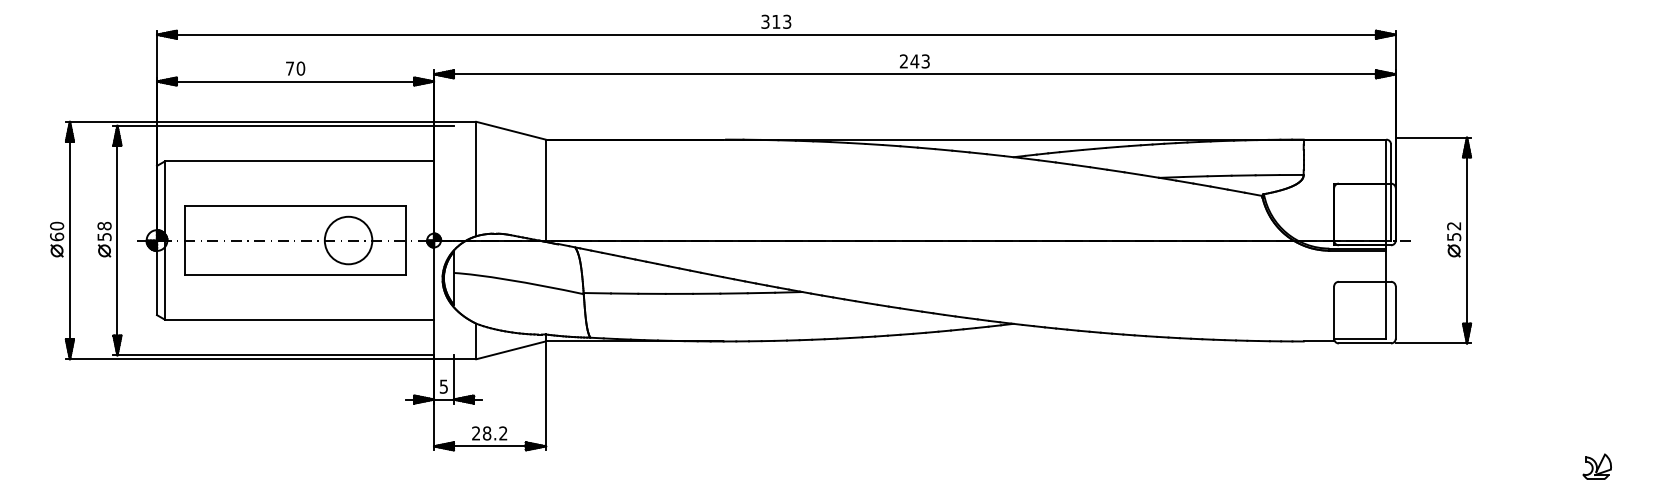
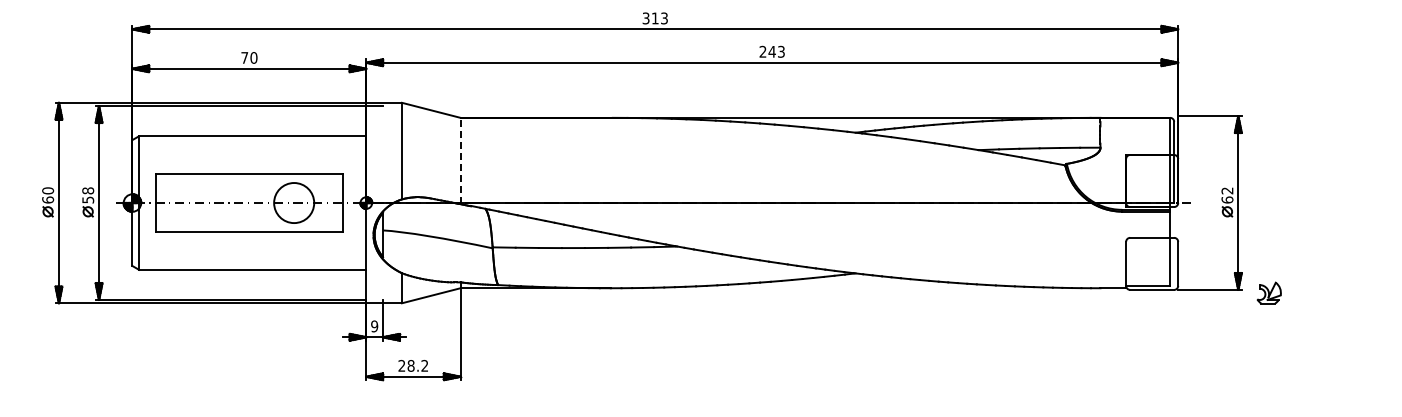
line: (545, 190) -> (460, 160), solid -> dashed
text: (1454, 236) -> (1227, 199), 52 -> 62
text: (443, 386) -> (374, 326), 5 -> 9
part: (1596, 466) -> (1268, 292), moved

